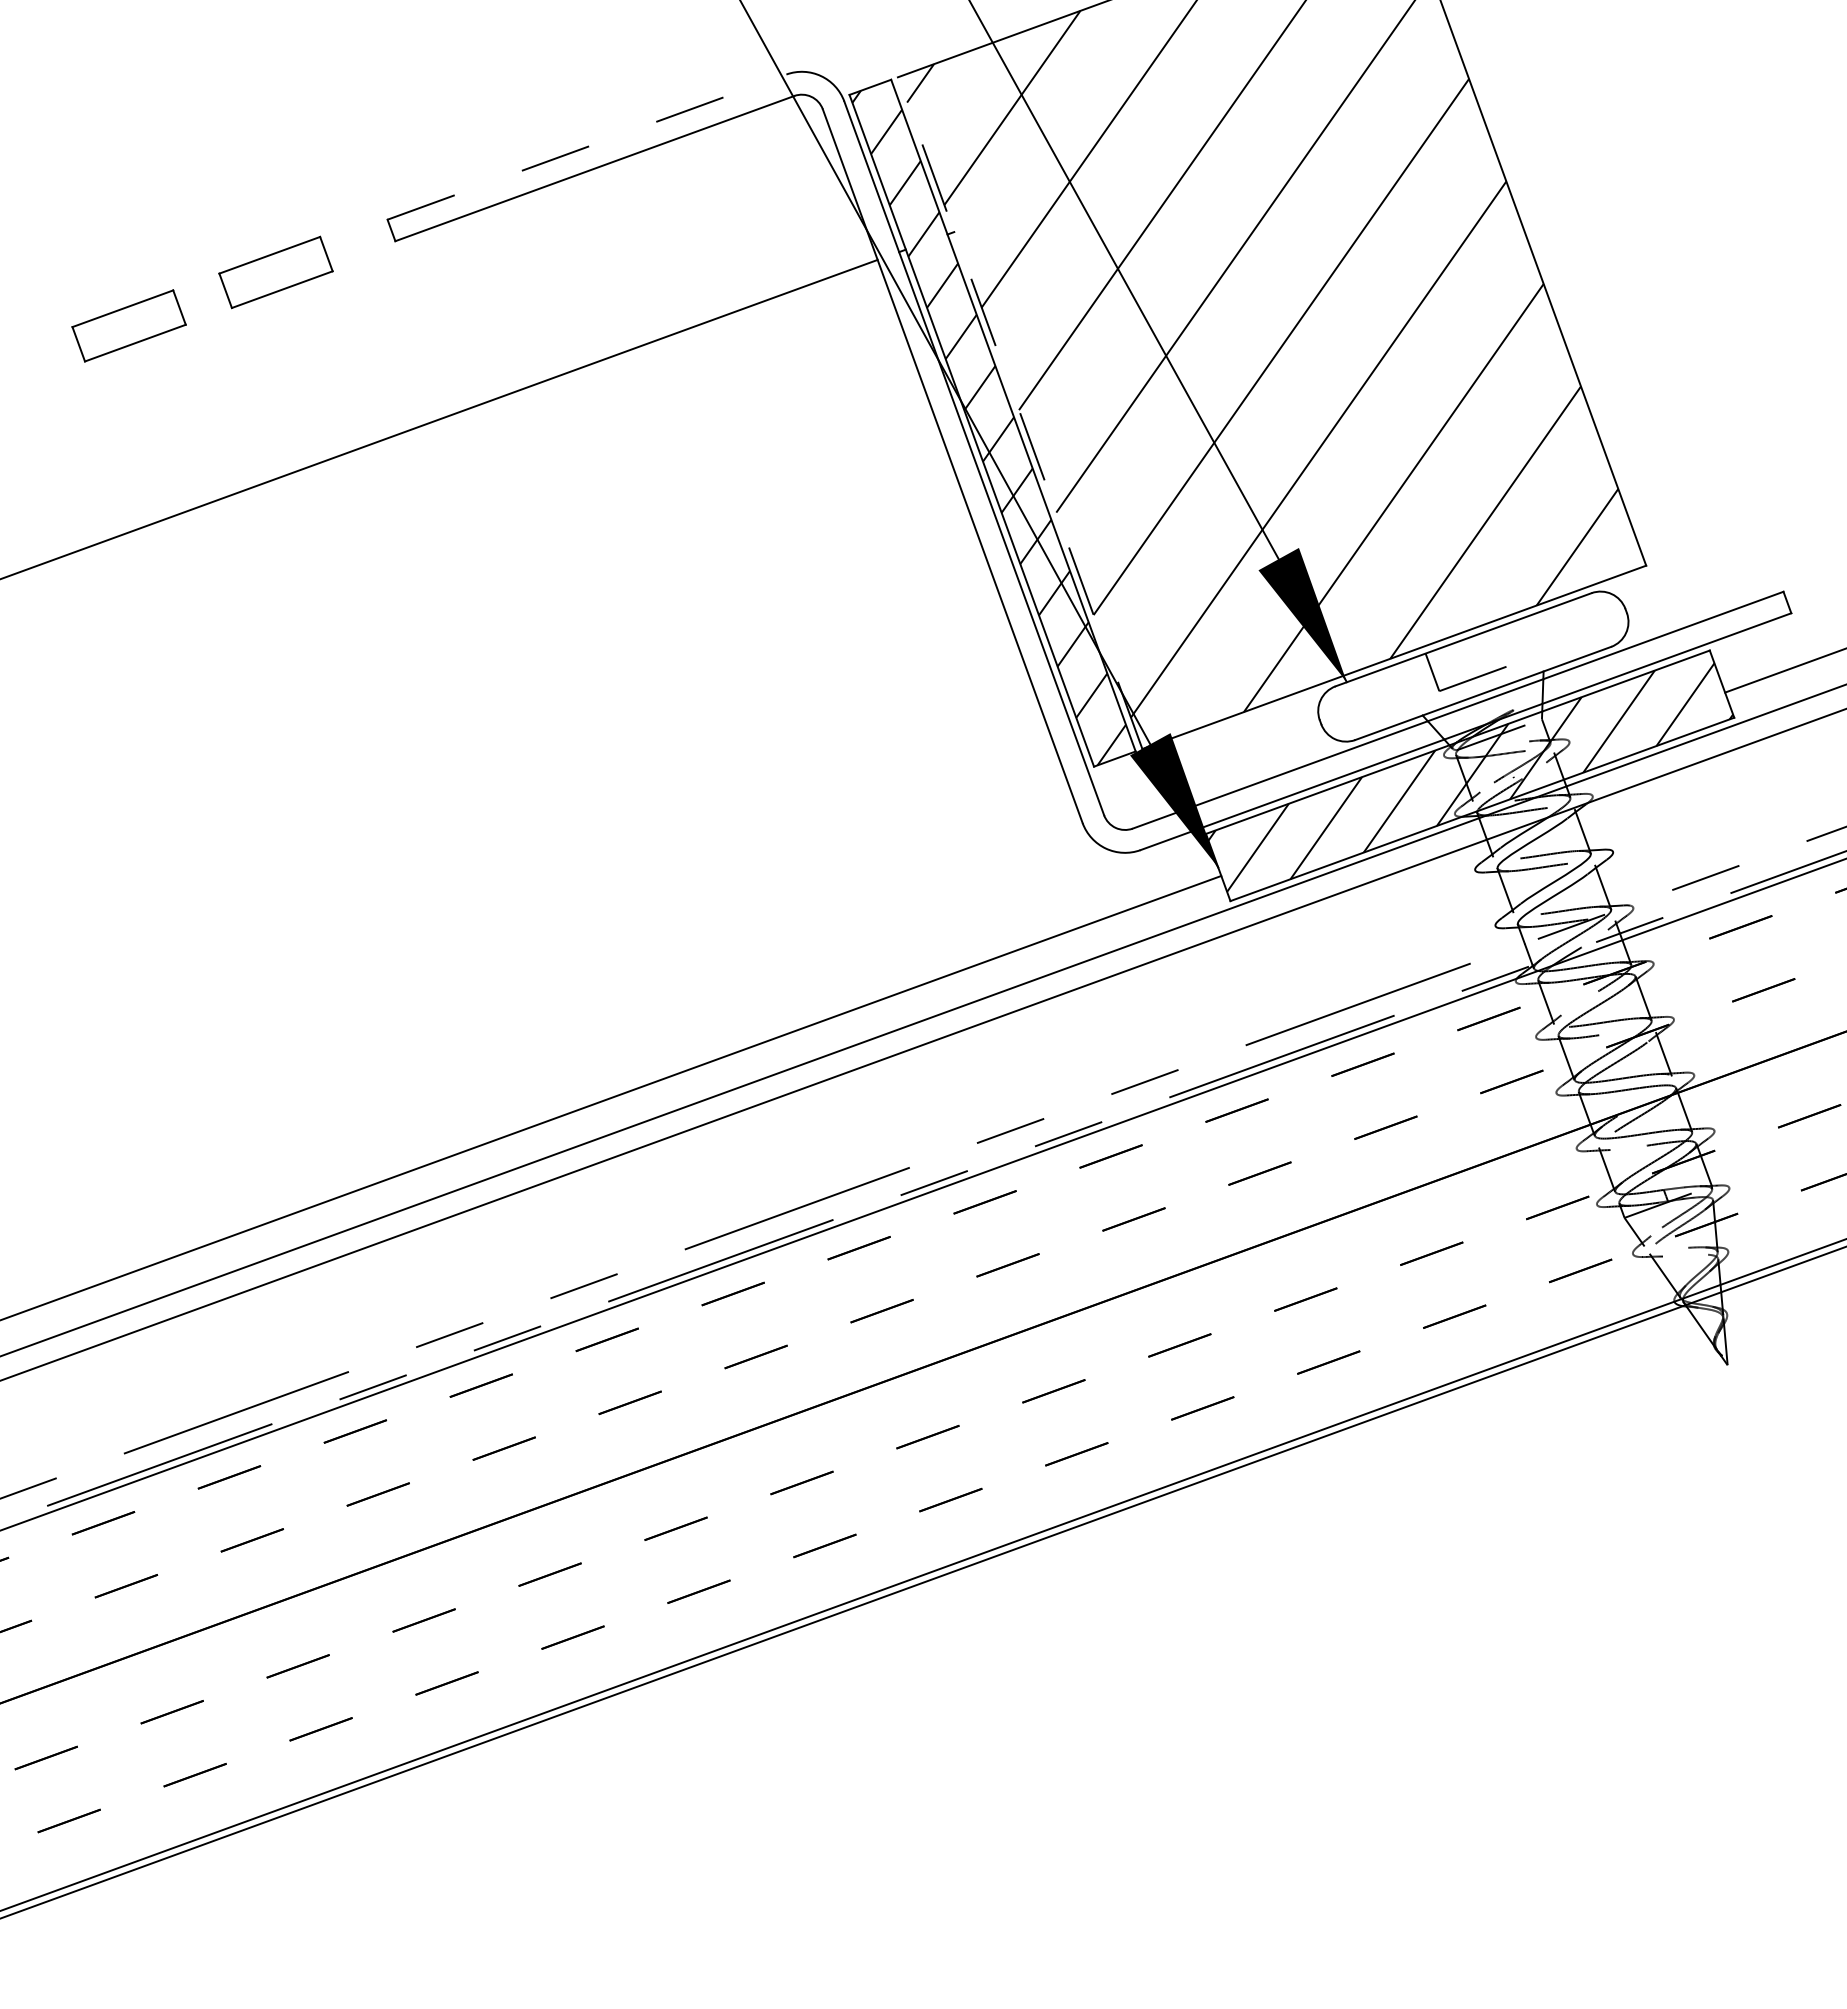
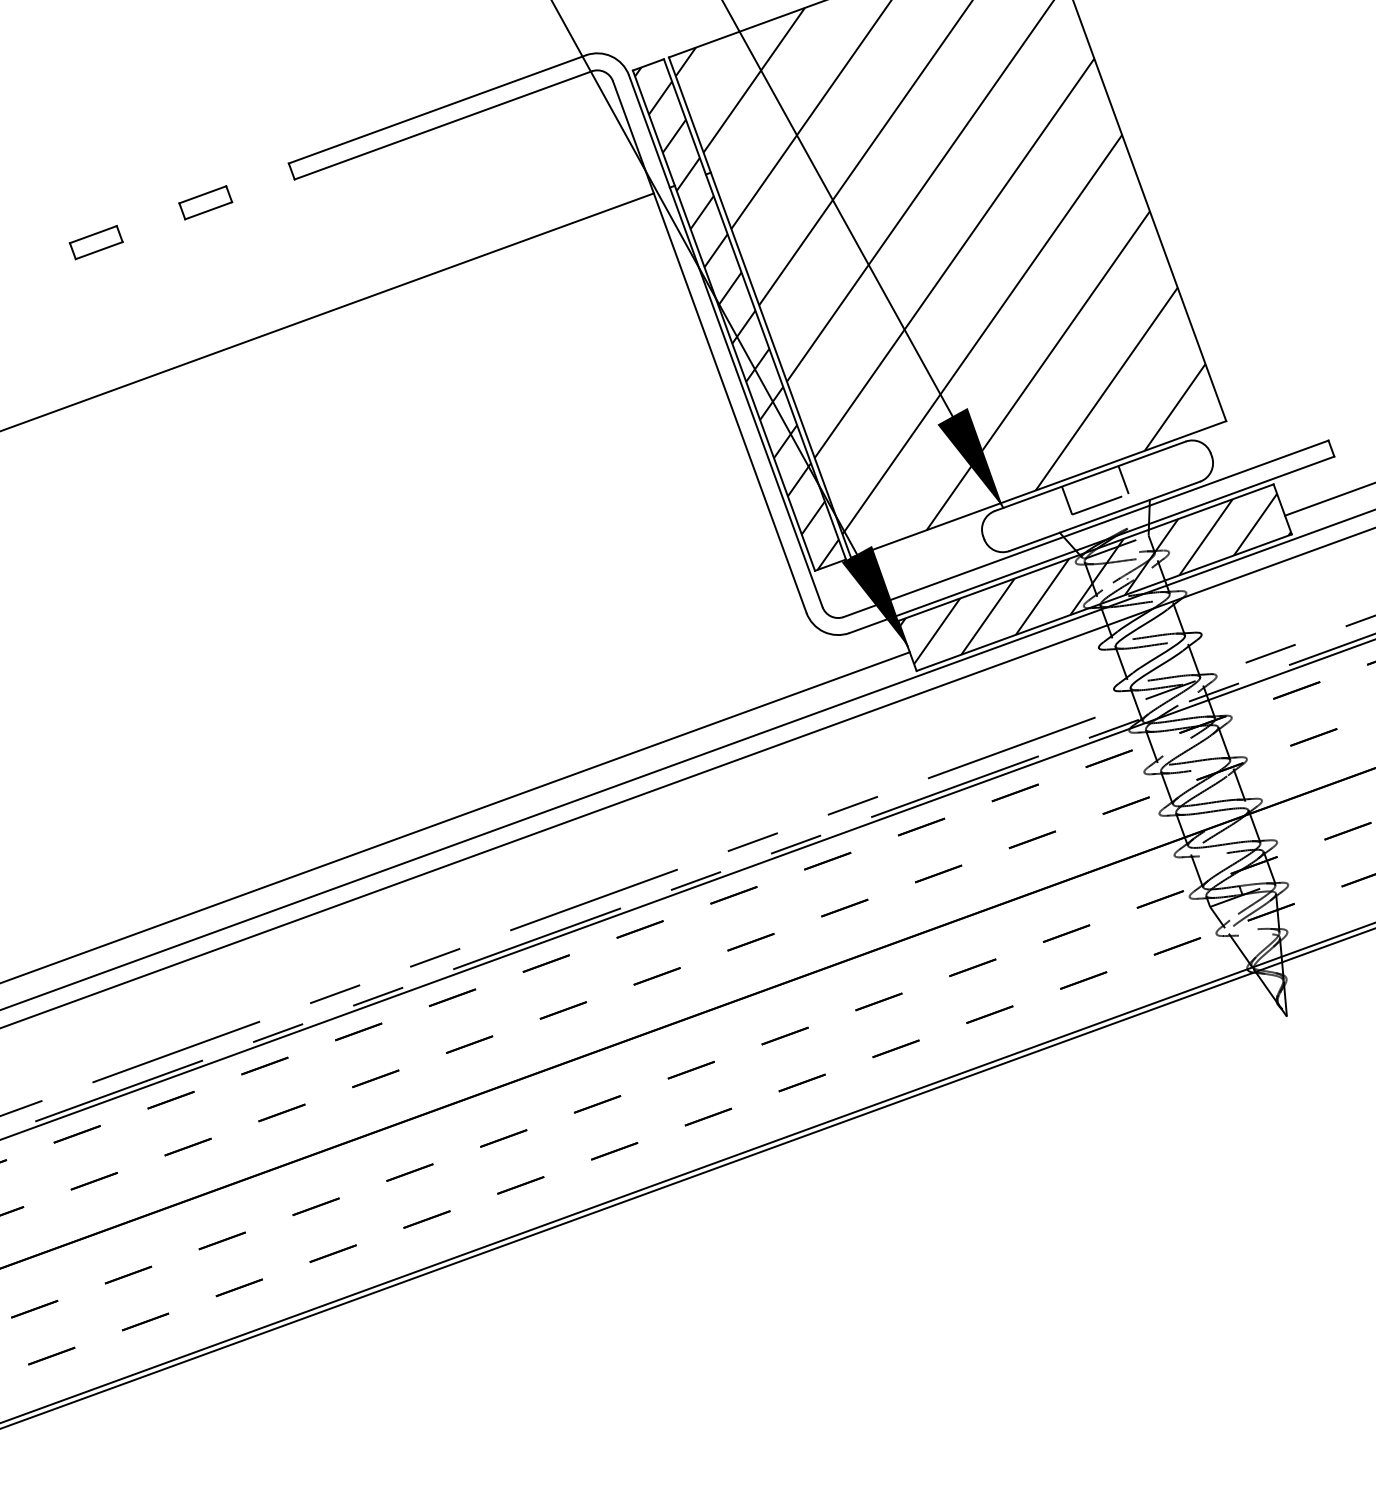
line: (587, 146) -> (437, 108), dashed -> solid
part: (275, 272) -> (205, 202), size x0.62
part: (128, 325) -> (95, 242), size x0.62
line: (1019, 412) -> (759, 307), dashed -> solid
line: (1508, 644) -> (1123, 479), added

